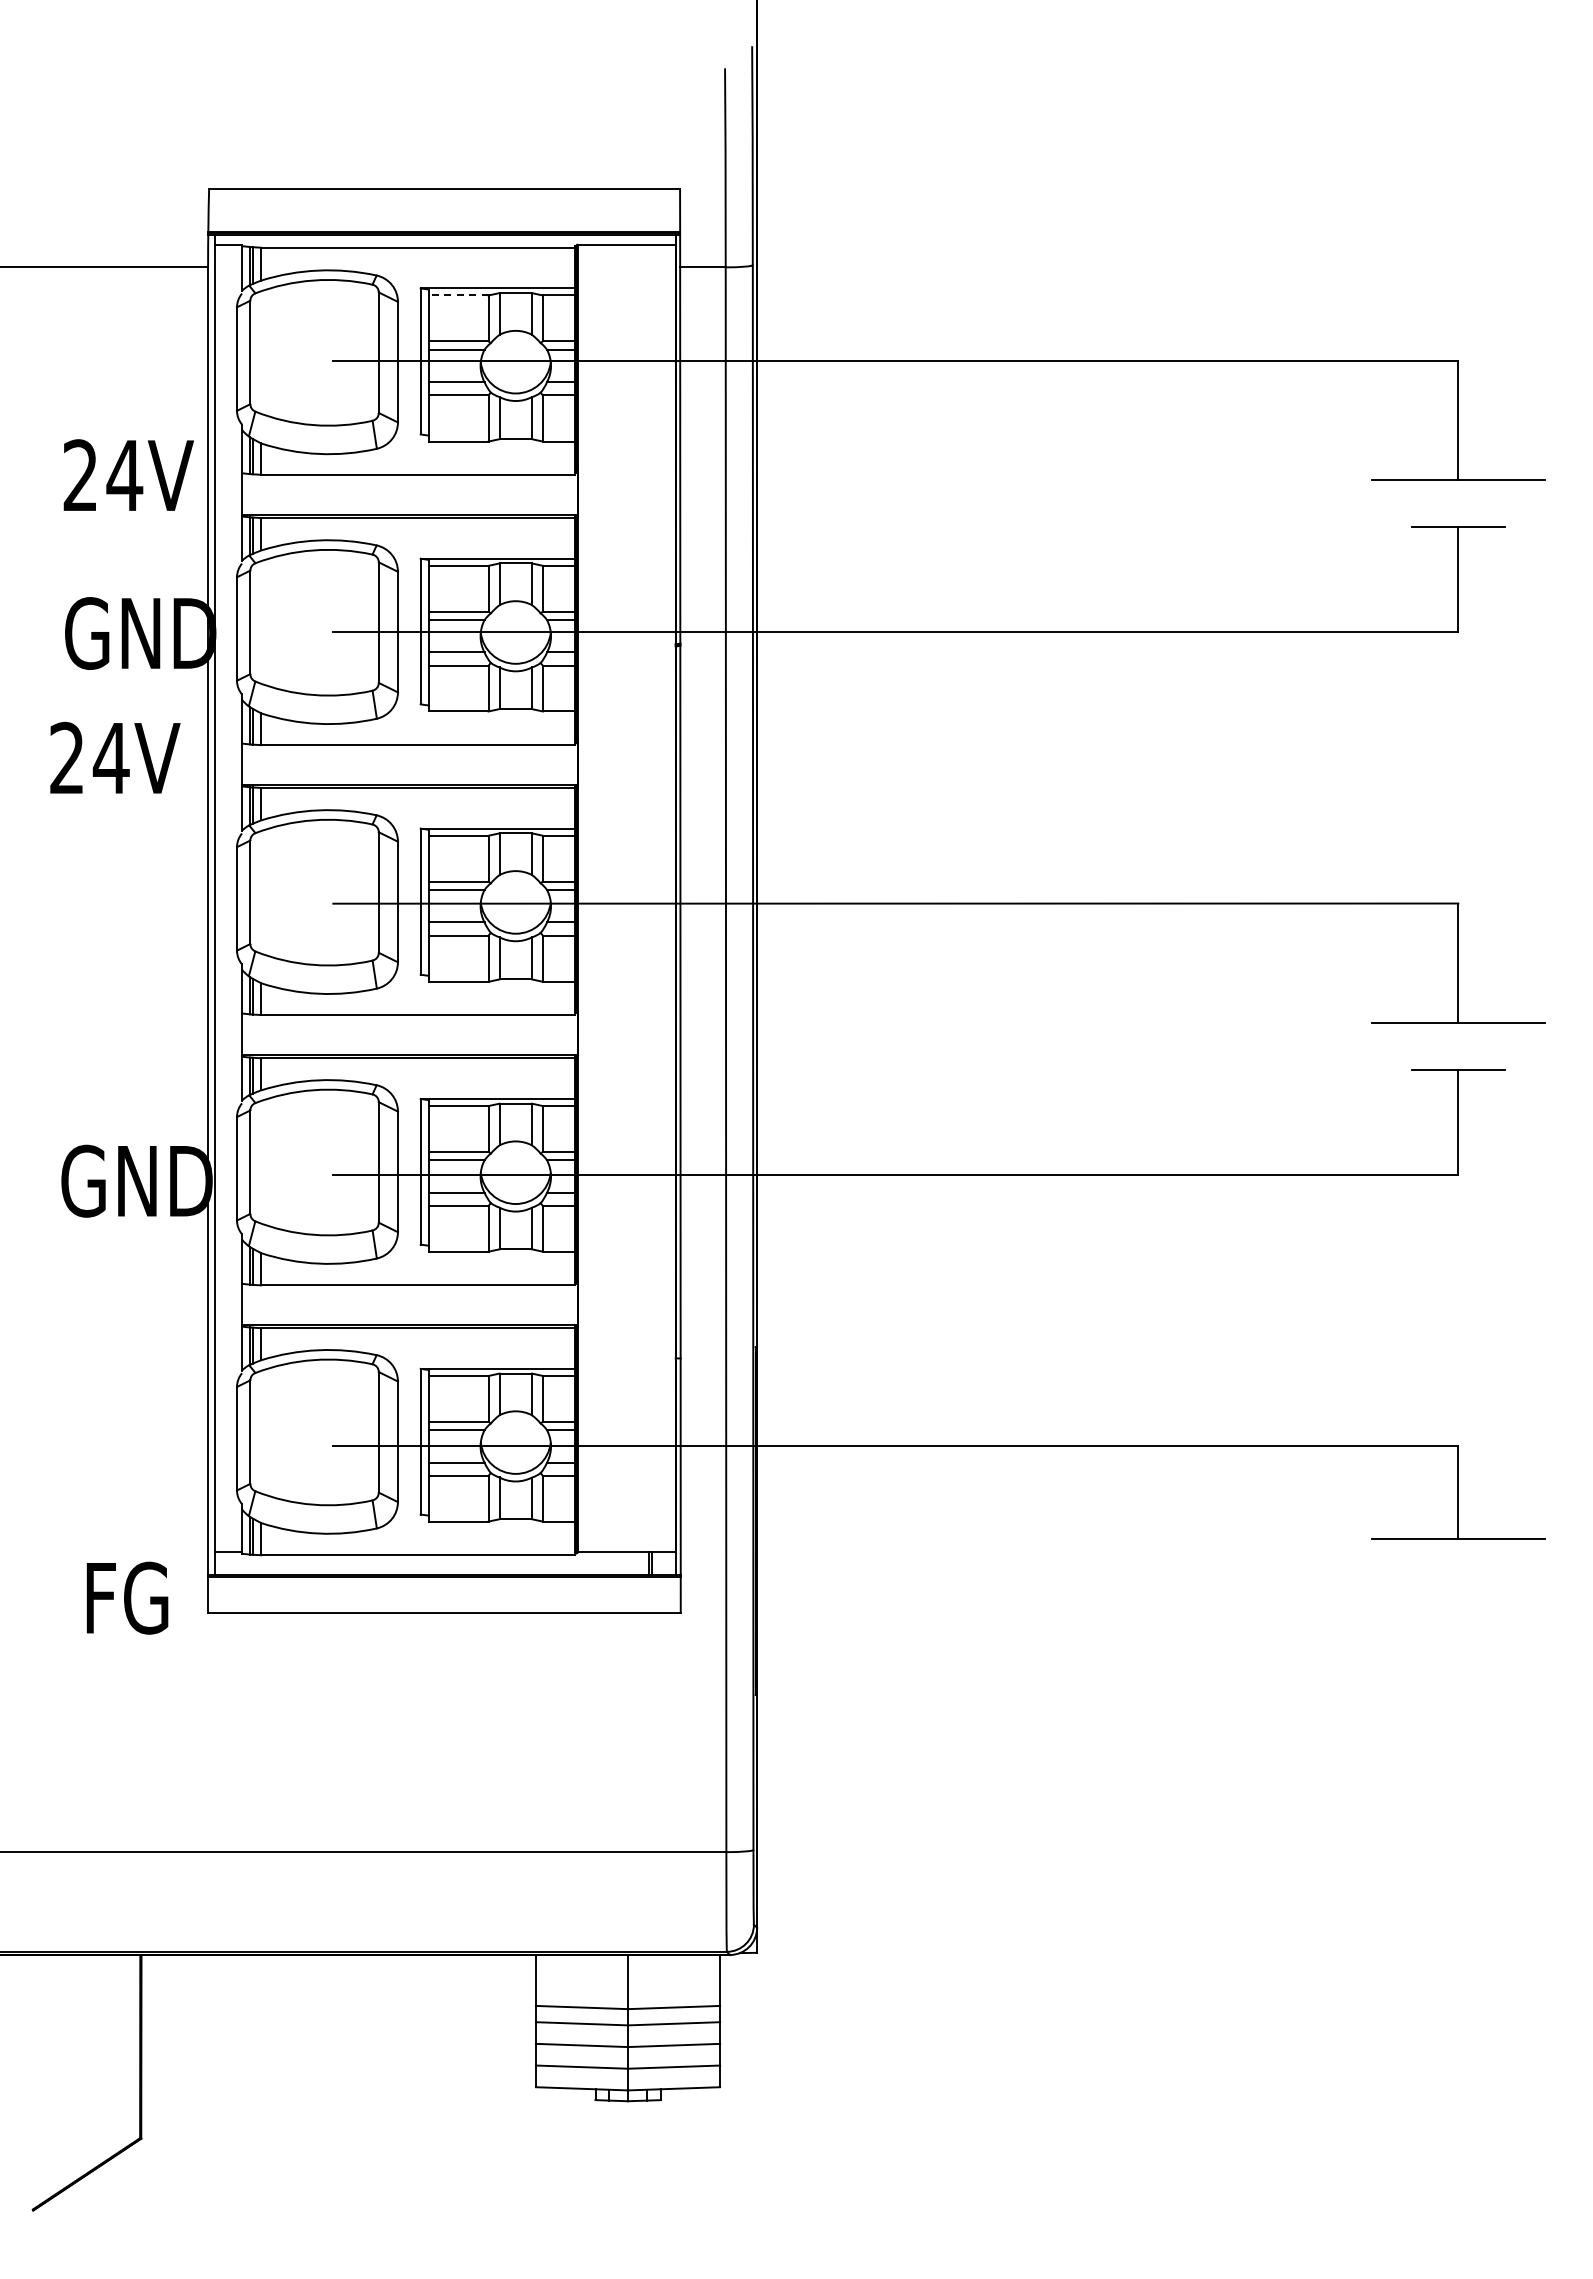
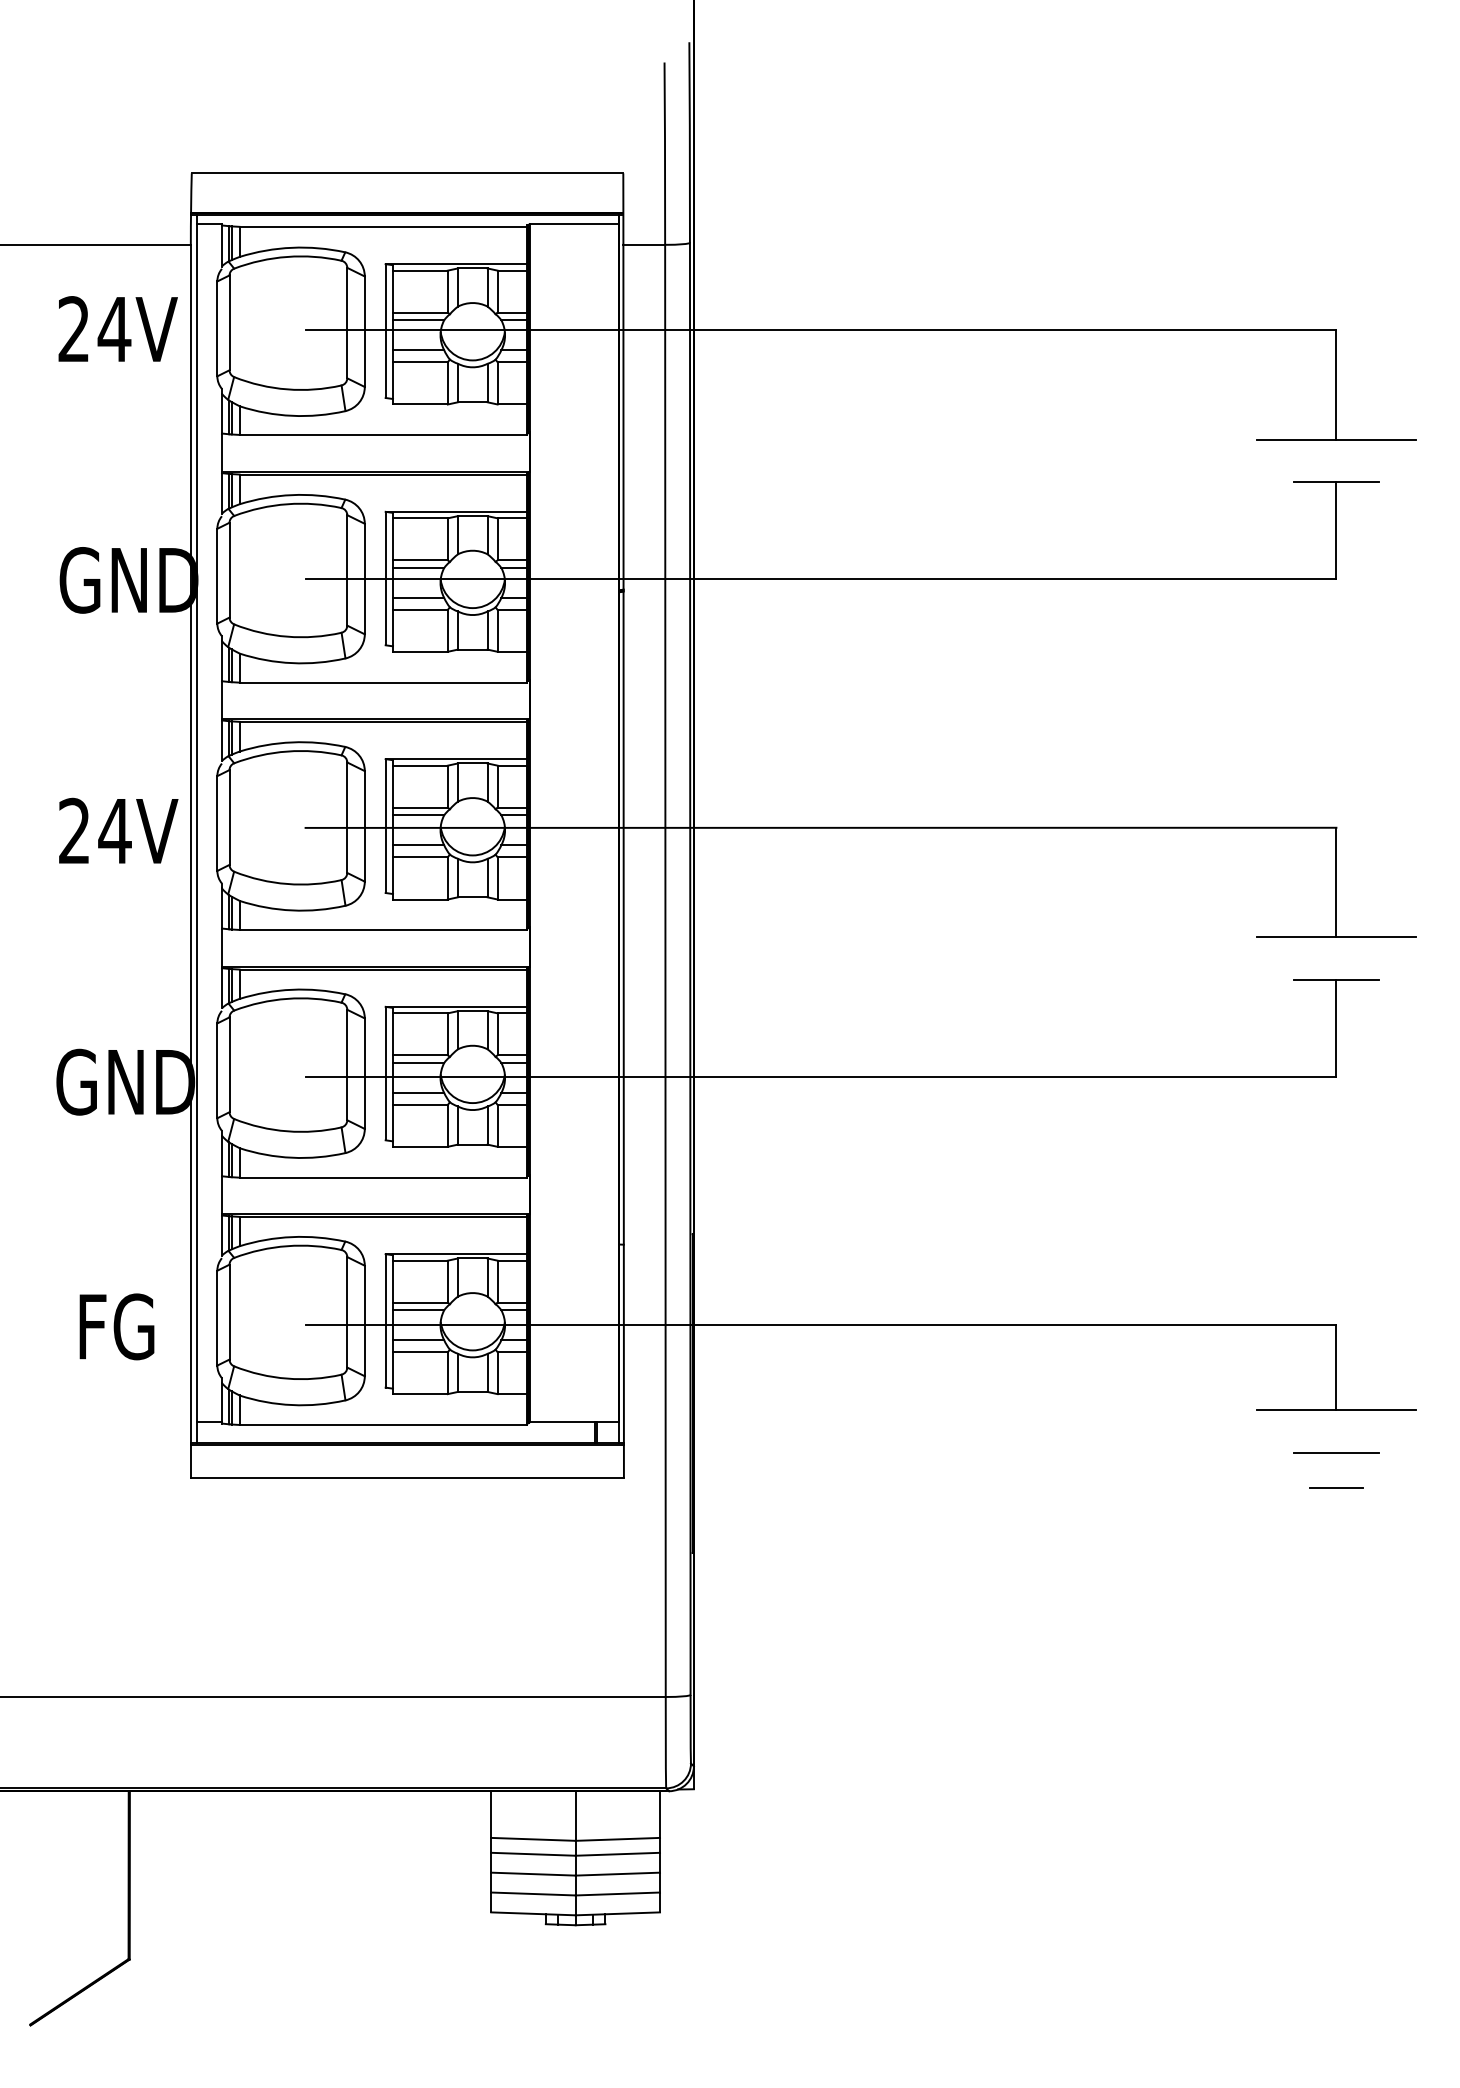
line: (458, 295) -> (420, 270), dashed -> solid
text: (128, 474) -> (117, 328), moved
text: (115, 757) -> (118, 830), moved
line: (1458, 1585) -> (1336, 1452), added
text: (127, 1597) -> (116, 1326), moved
line: (1458, 1623) -> (1336, 1487), added

